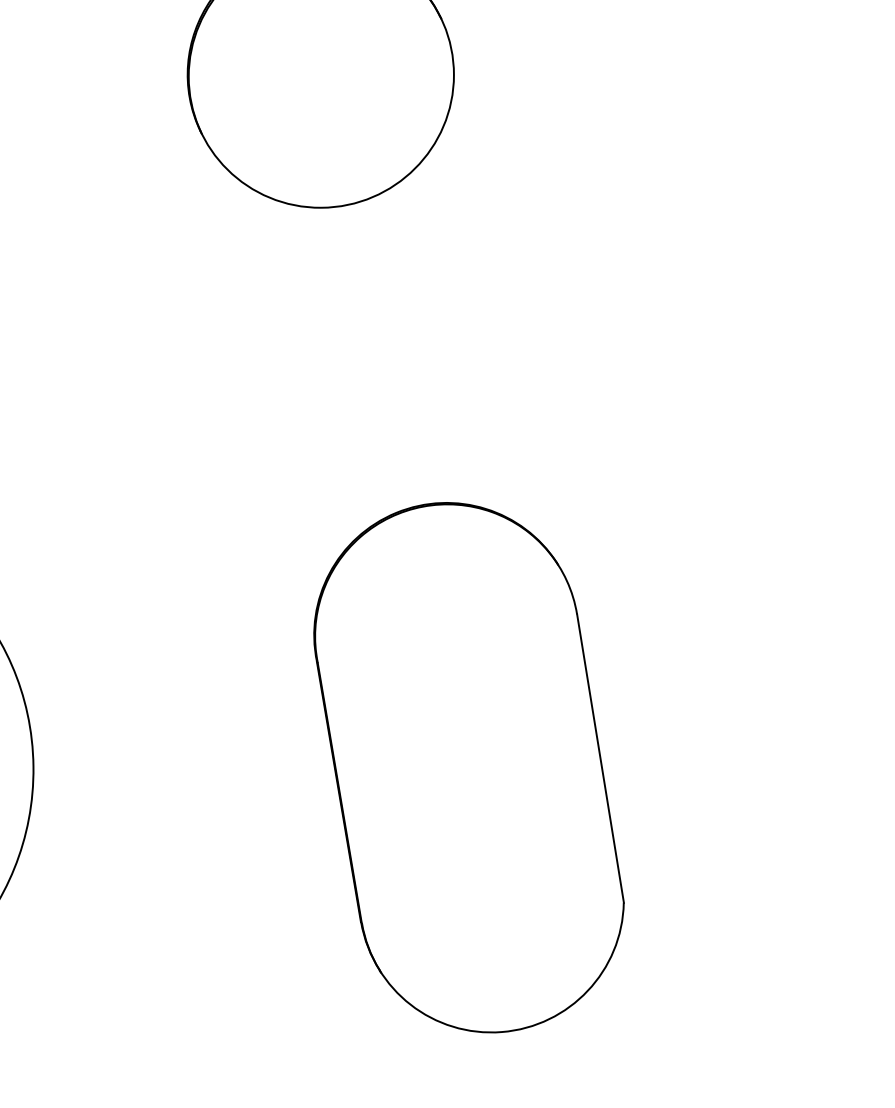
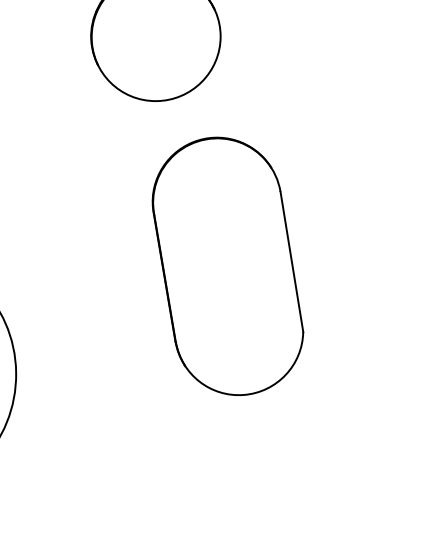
part: (468, 767) -> (227, 266), moved

